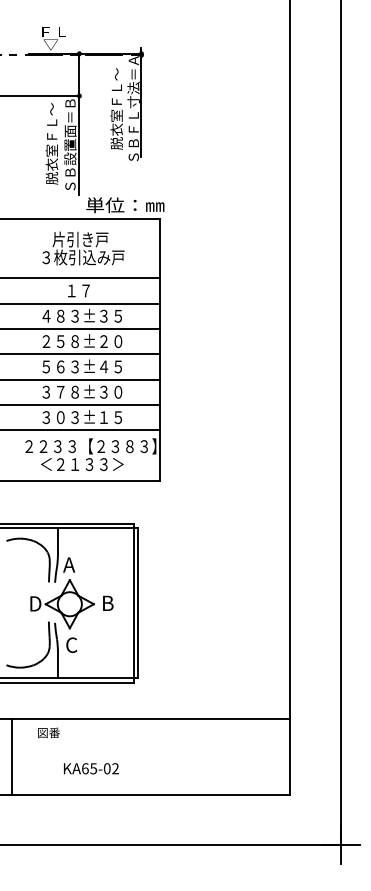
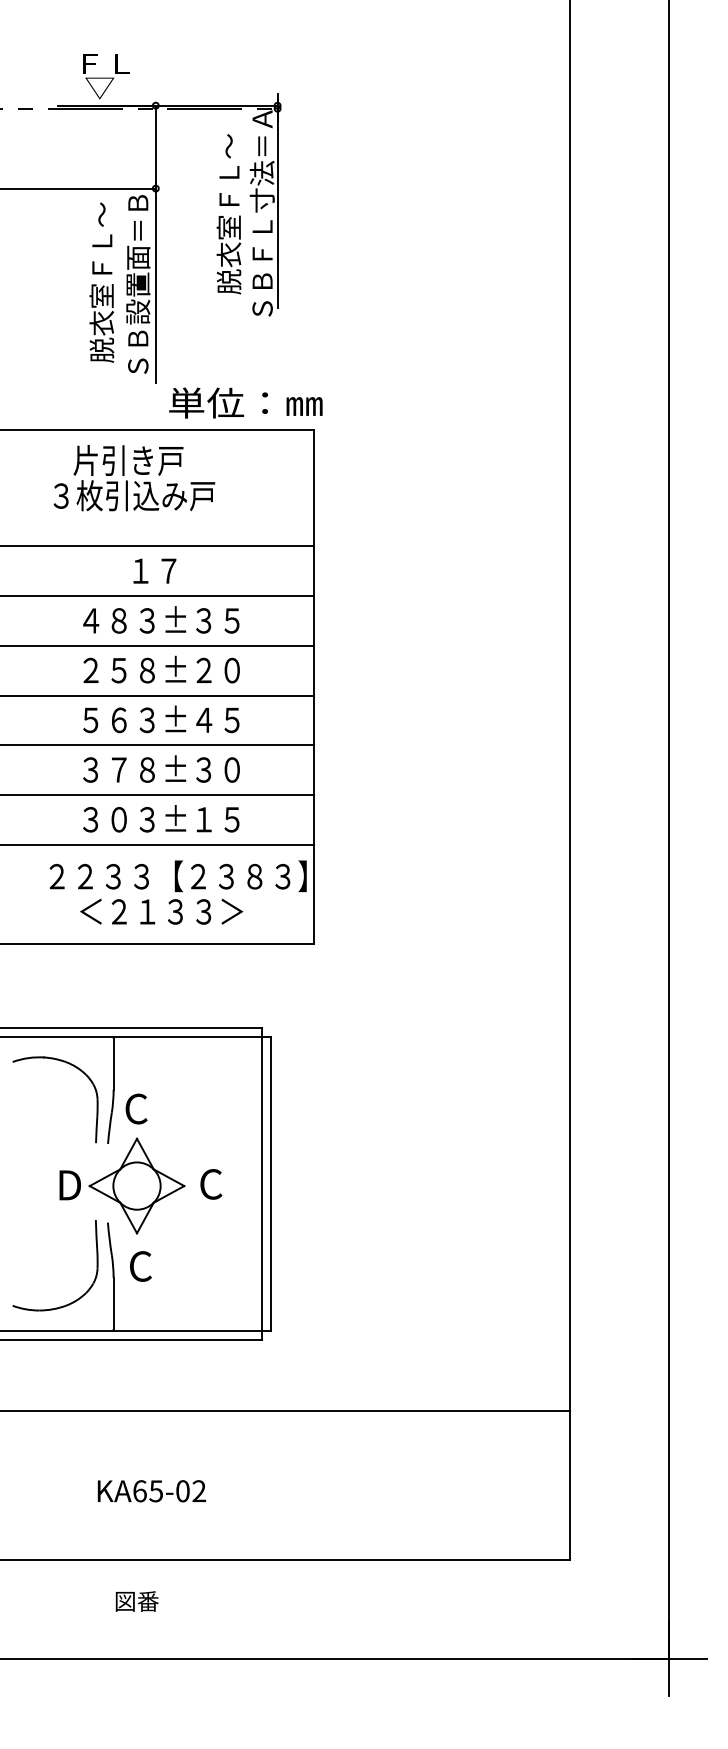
text: (83, 248) -> (134, 478), moved
text: (69, 564) -> (136, 1108), A -> C
text: (107, 603) -> (210, 1184), B -> C
text: (48, 732) -> (136, 1600), moved
line: (11, 756) -> (22, 1484), removed
text: (91, 768) -> (152, 1490), moved

